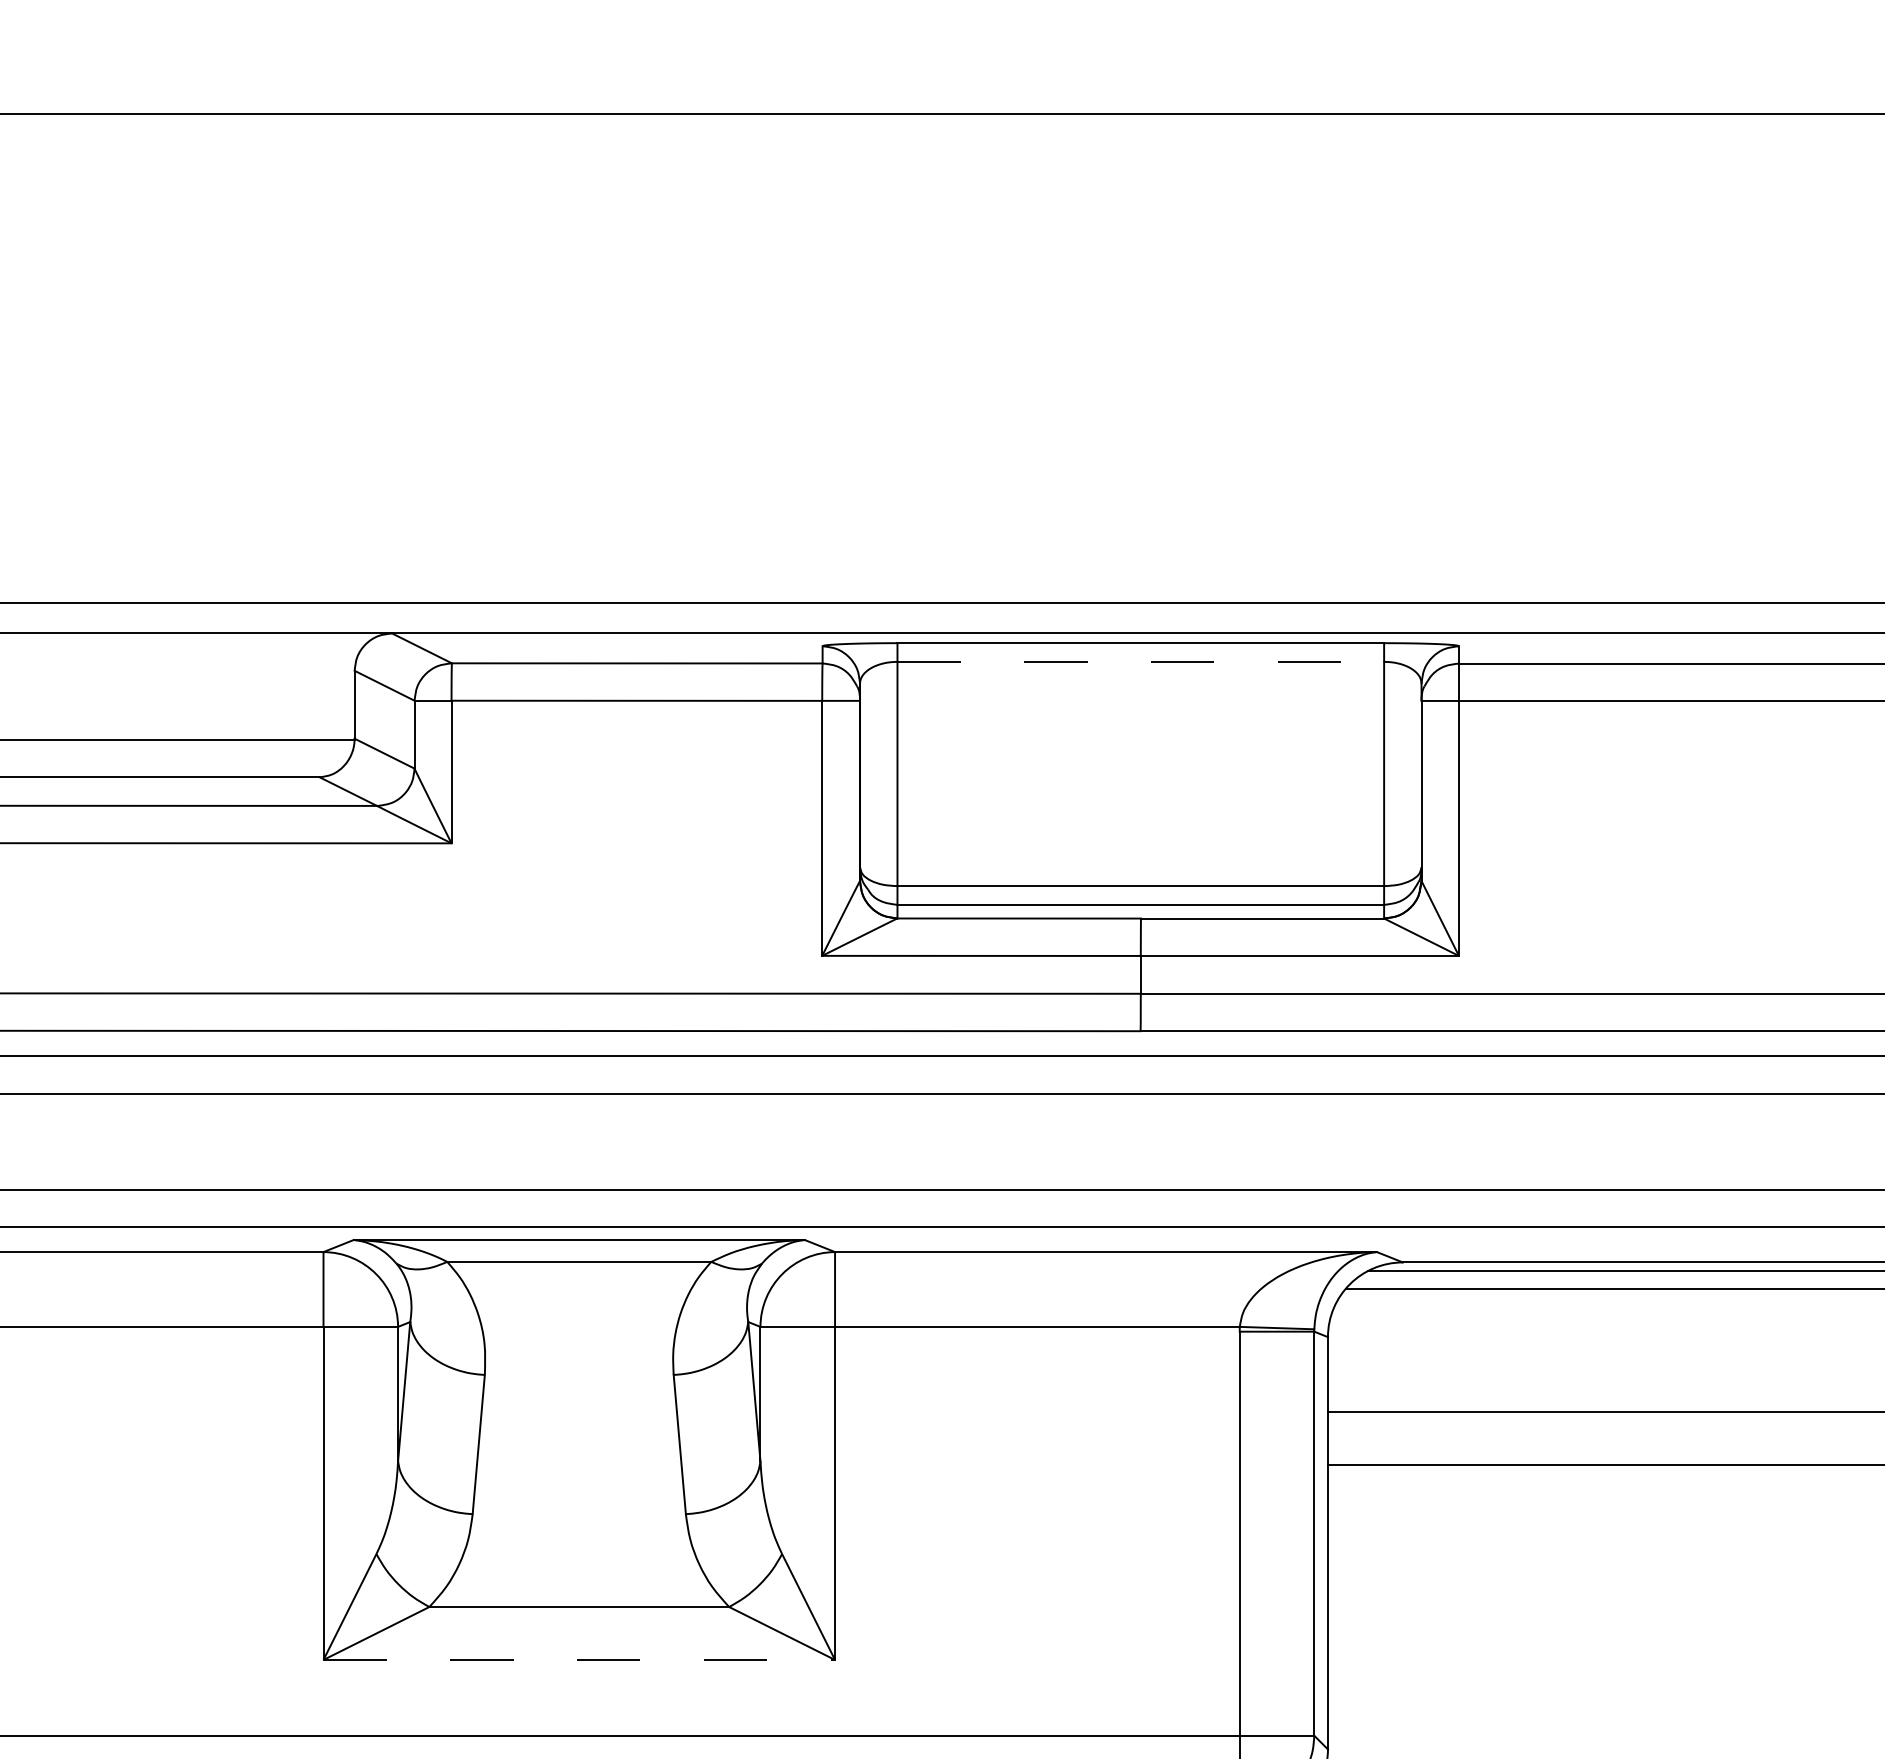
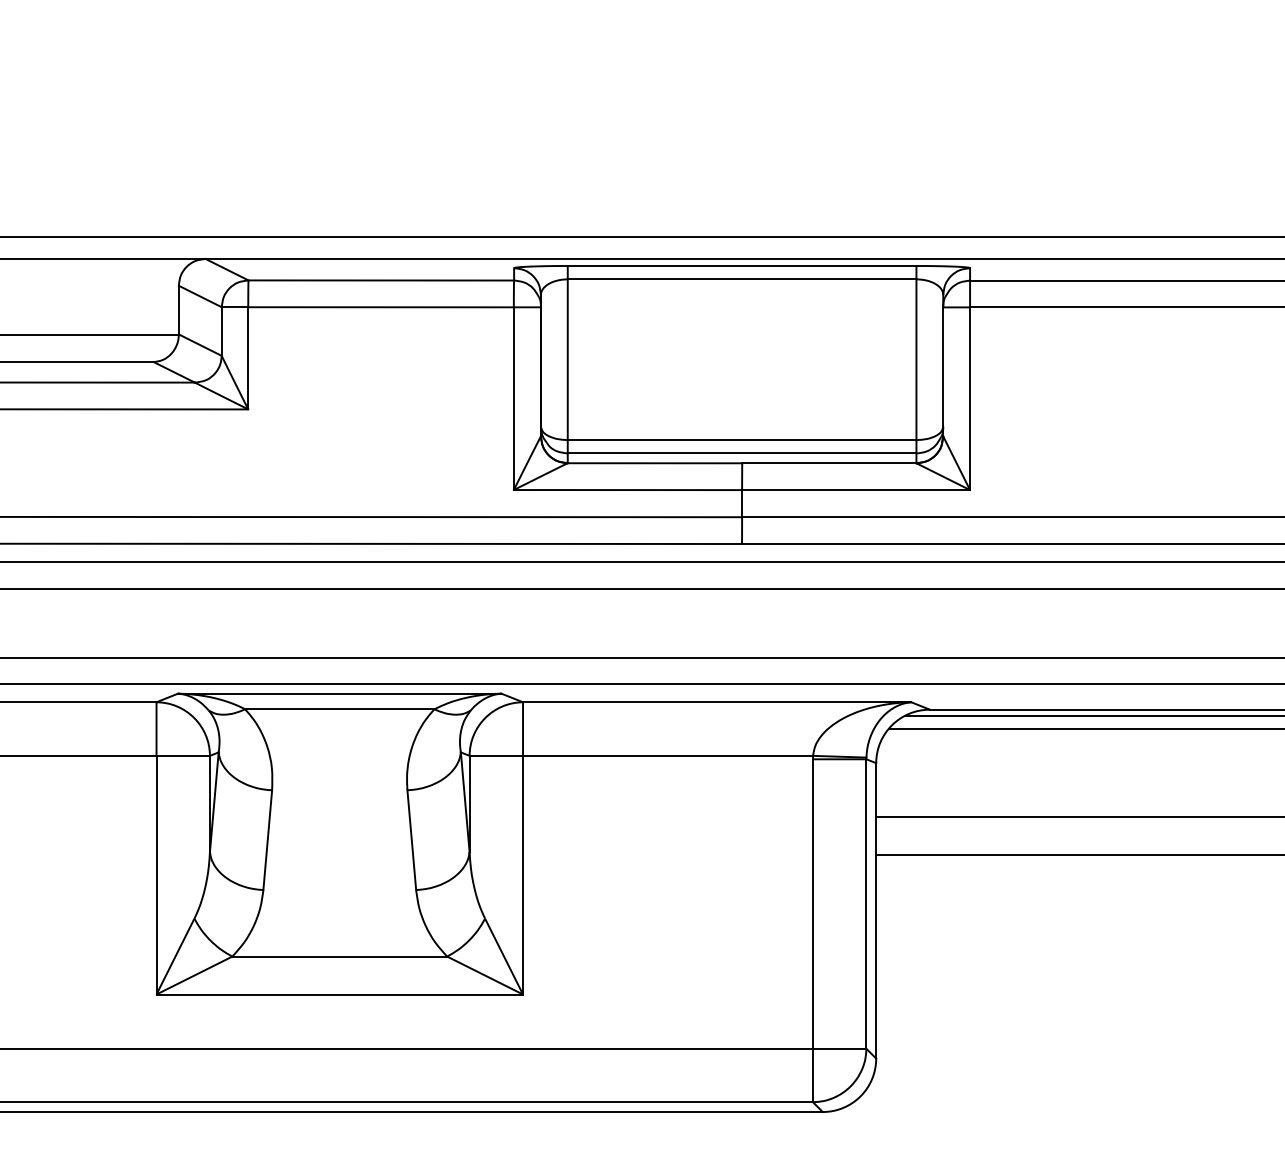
line: (1141, 661) -> (742, 279), dashed -> solid
line: (579, 1659) -> (339, 994), dashed -> solid

